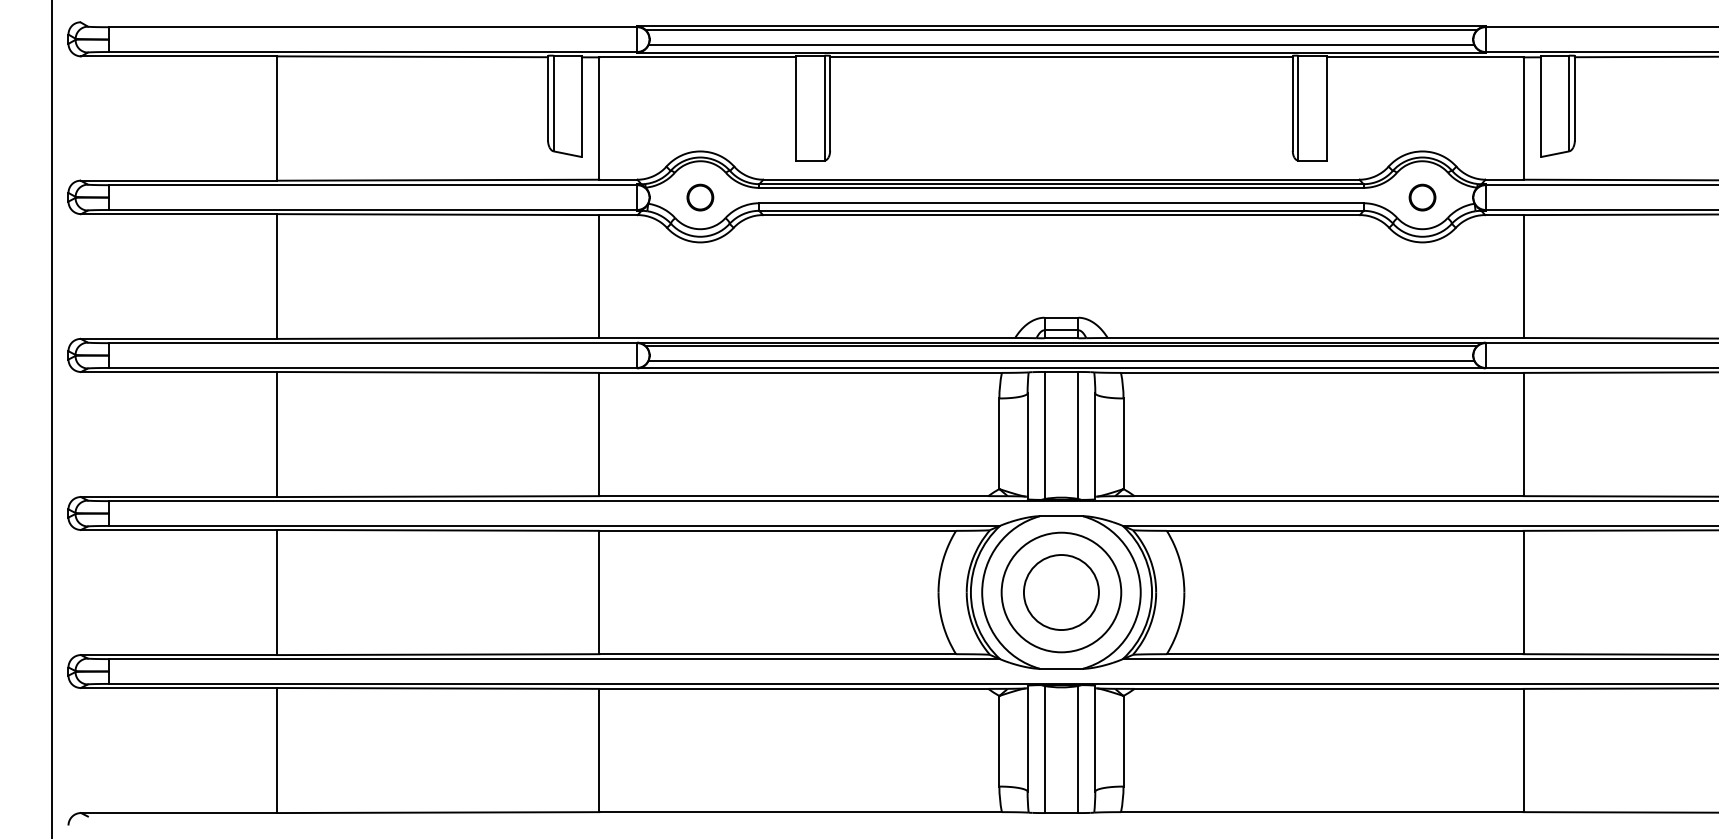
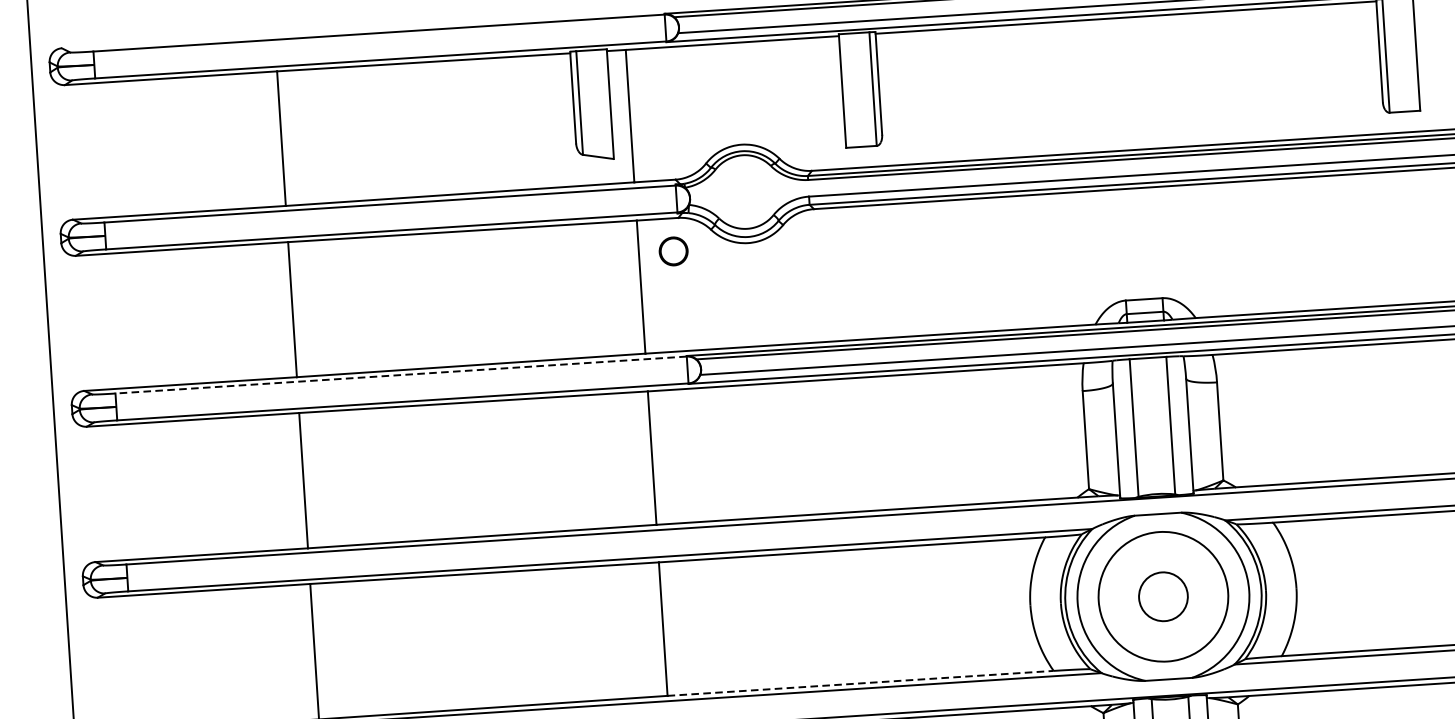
part: (700, 197) -> (673, 251), moved
line: (373, 343) -> (401, 375), solid -> dashed
circle: (1060, 592) -> (1162, 596), size x0.6
line: (778, 654) -> (861, 683), solid -> dashed

